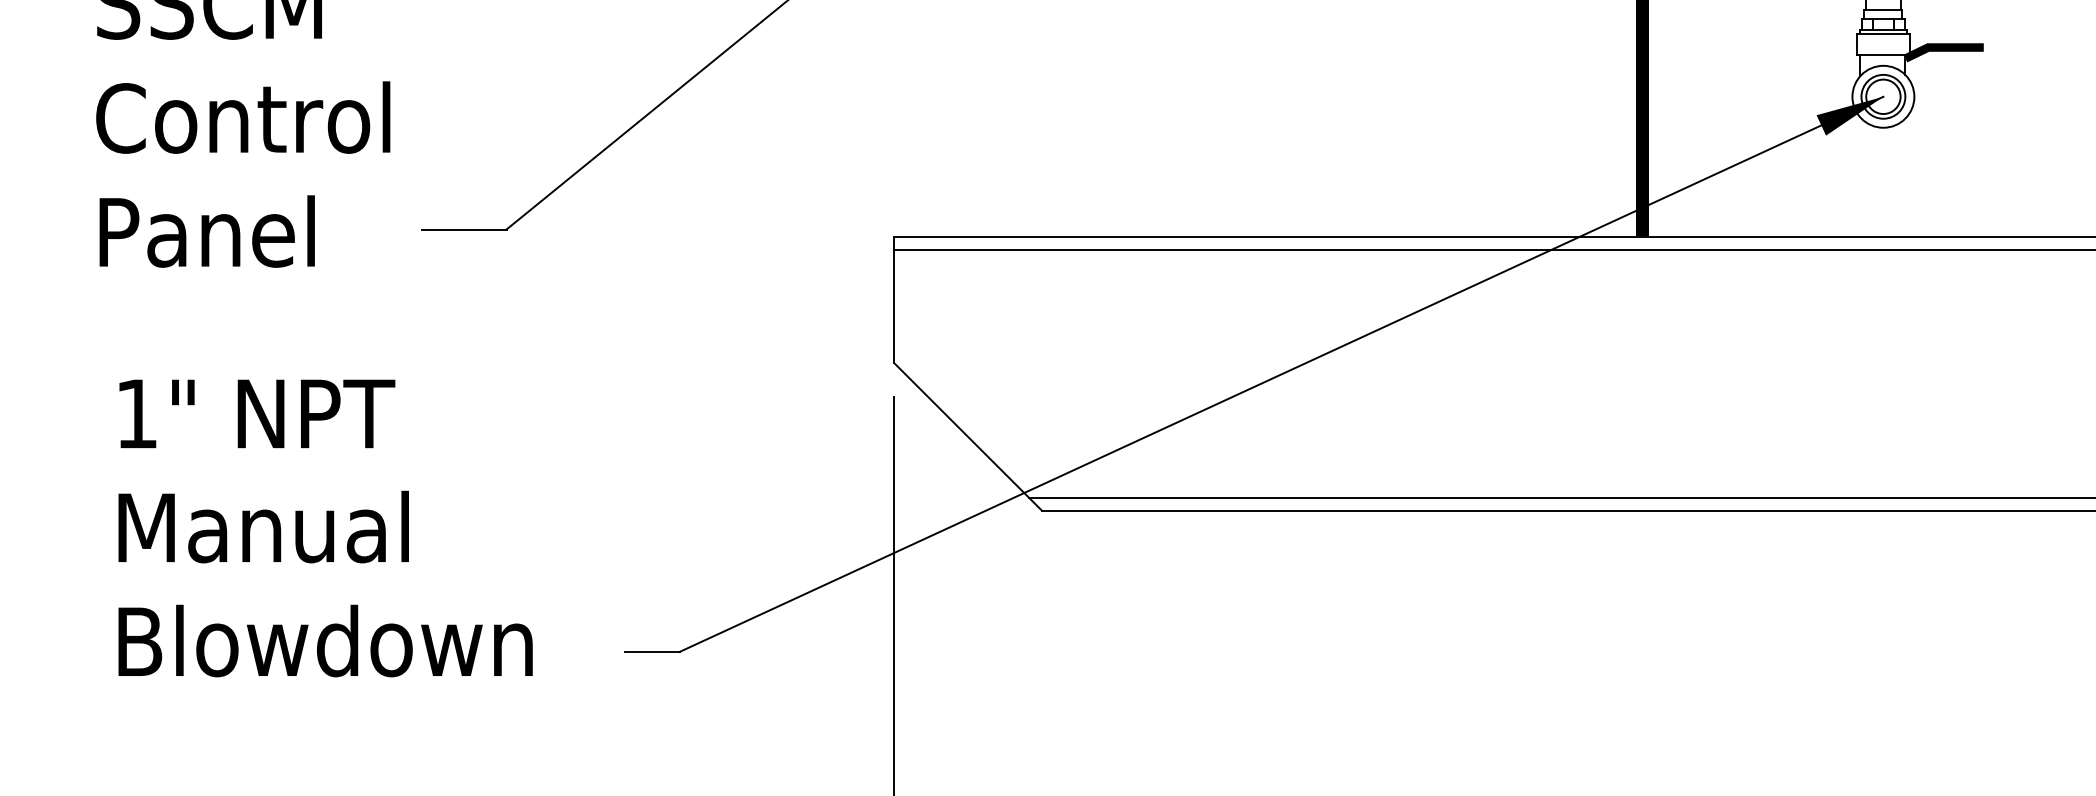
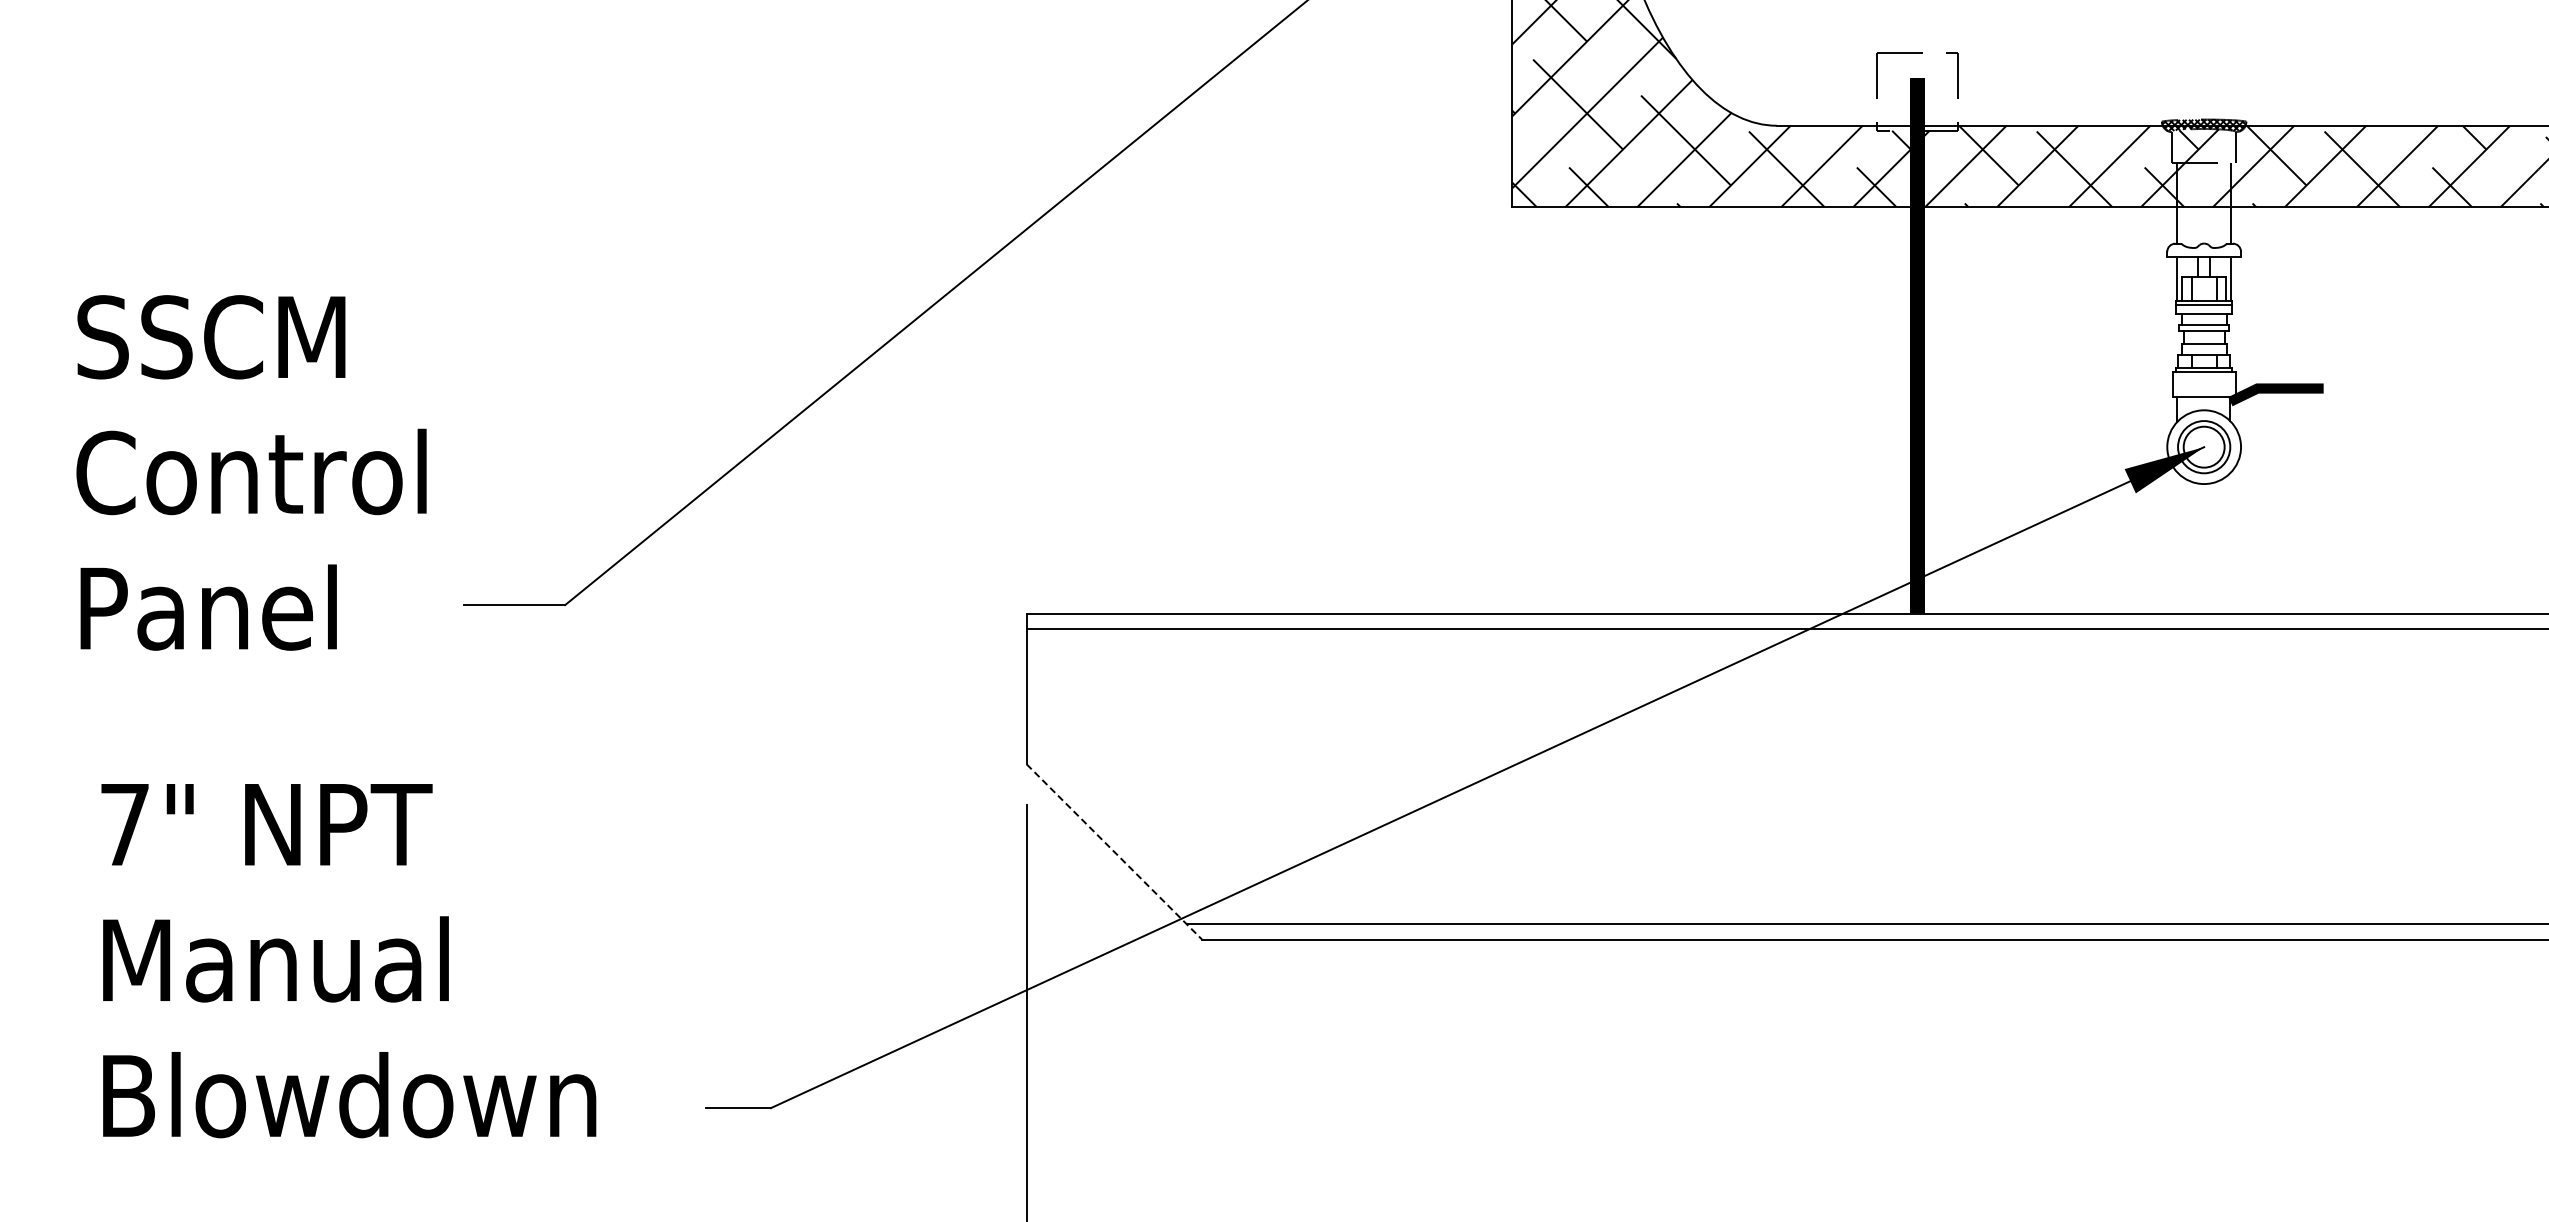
text: (136, 413) -> (124, 824), 1" -> 7"
line: (968, 437) -> (1114, 852), solid -> dashed

